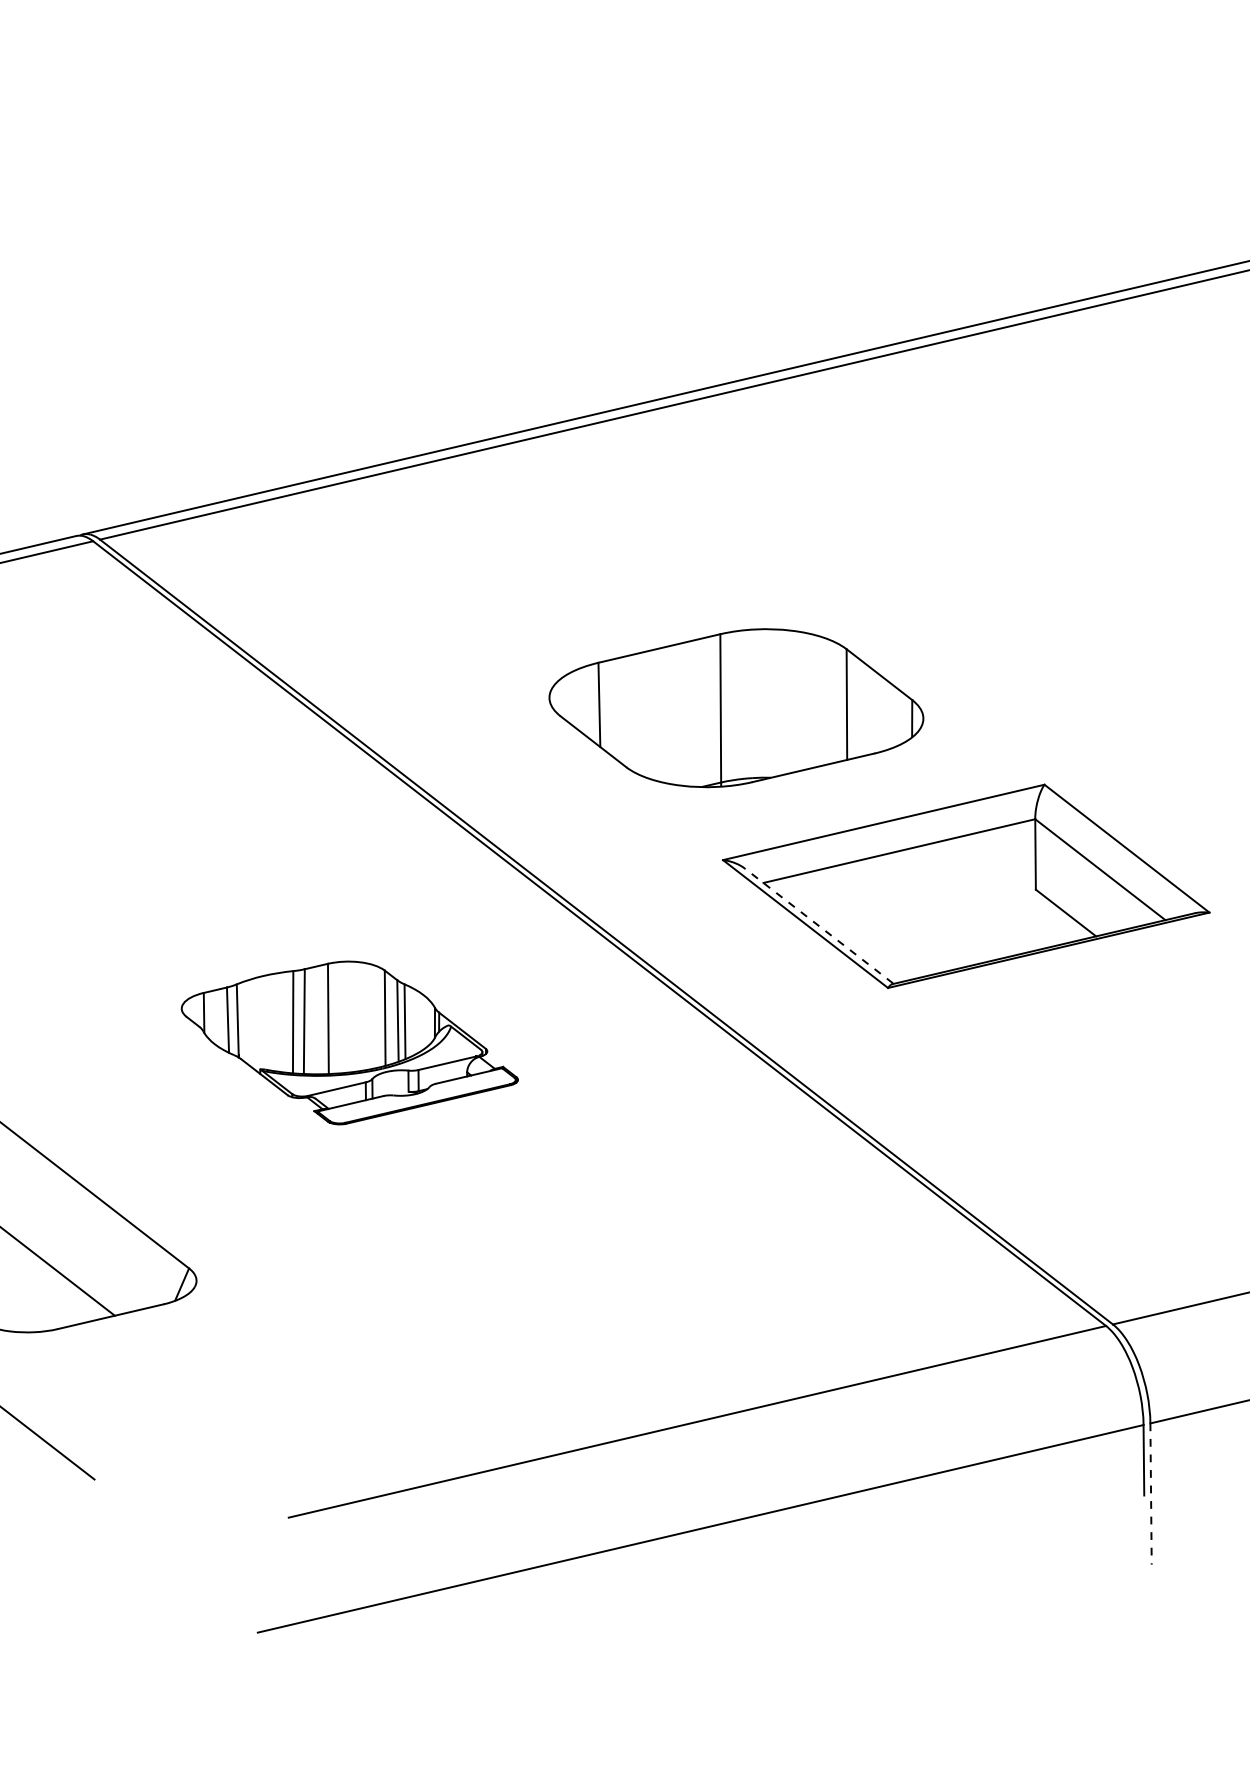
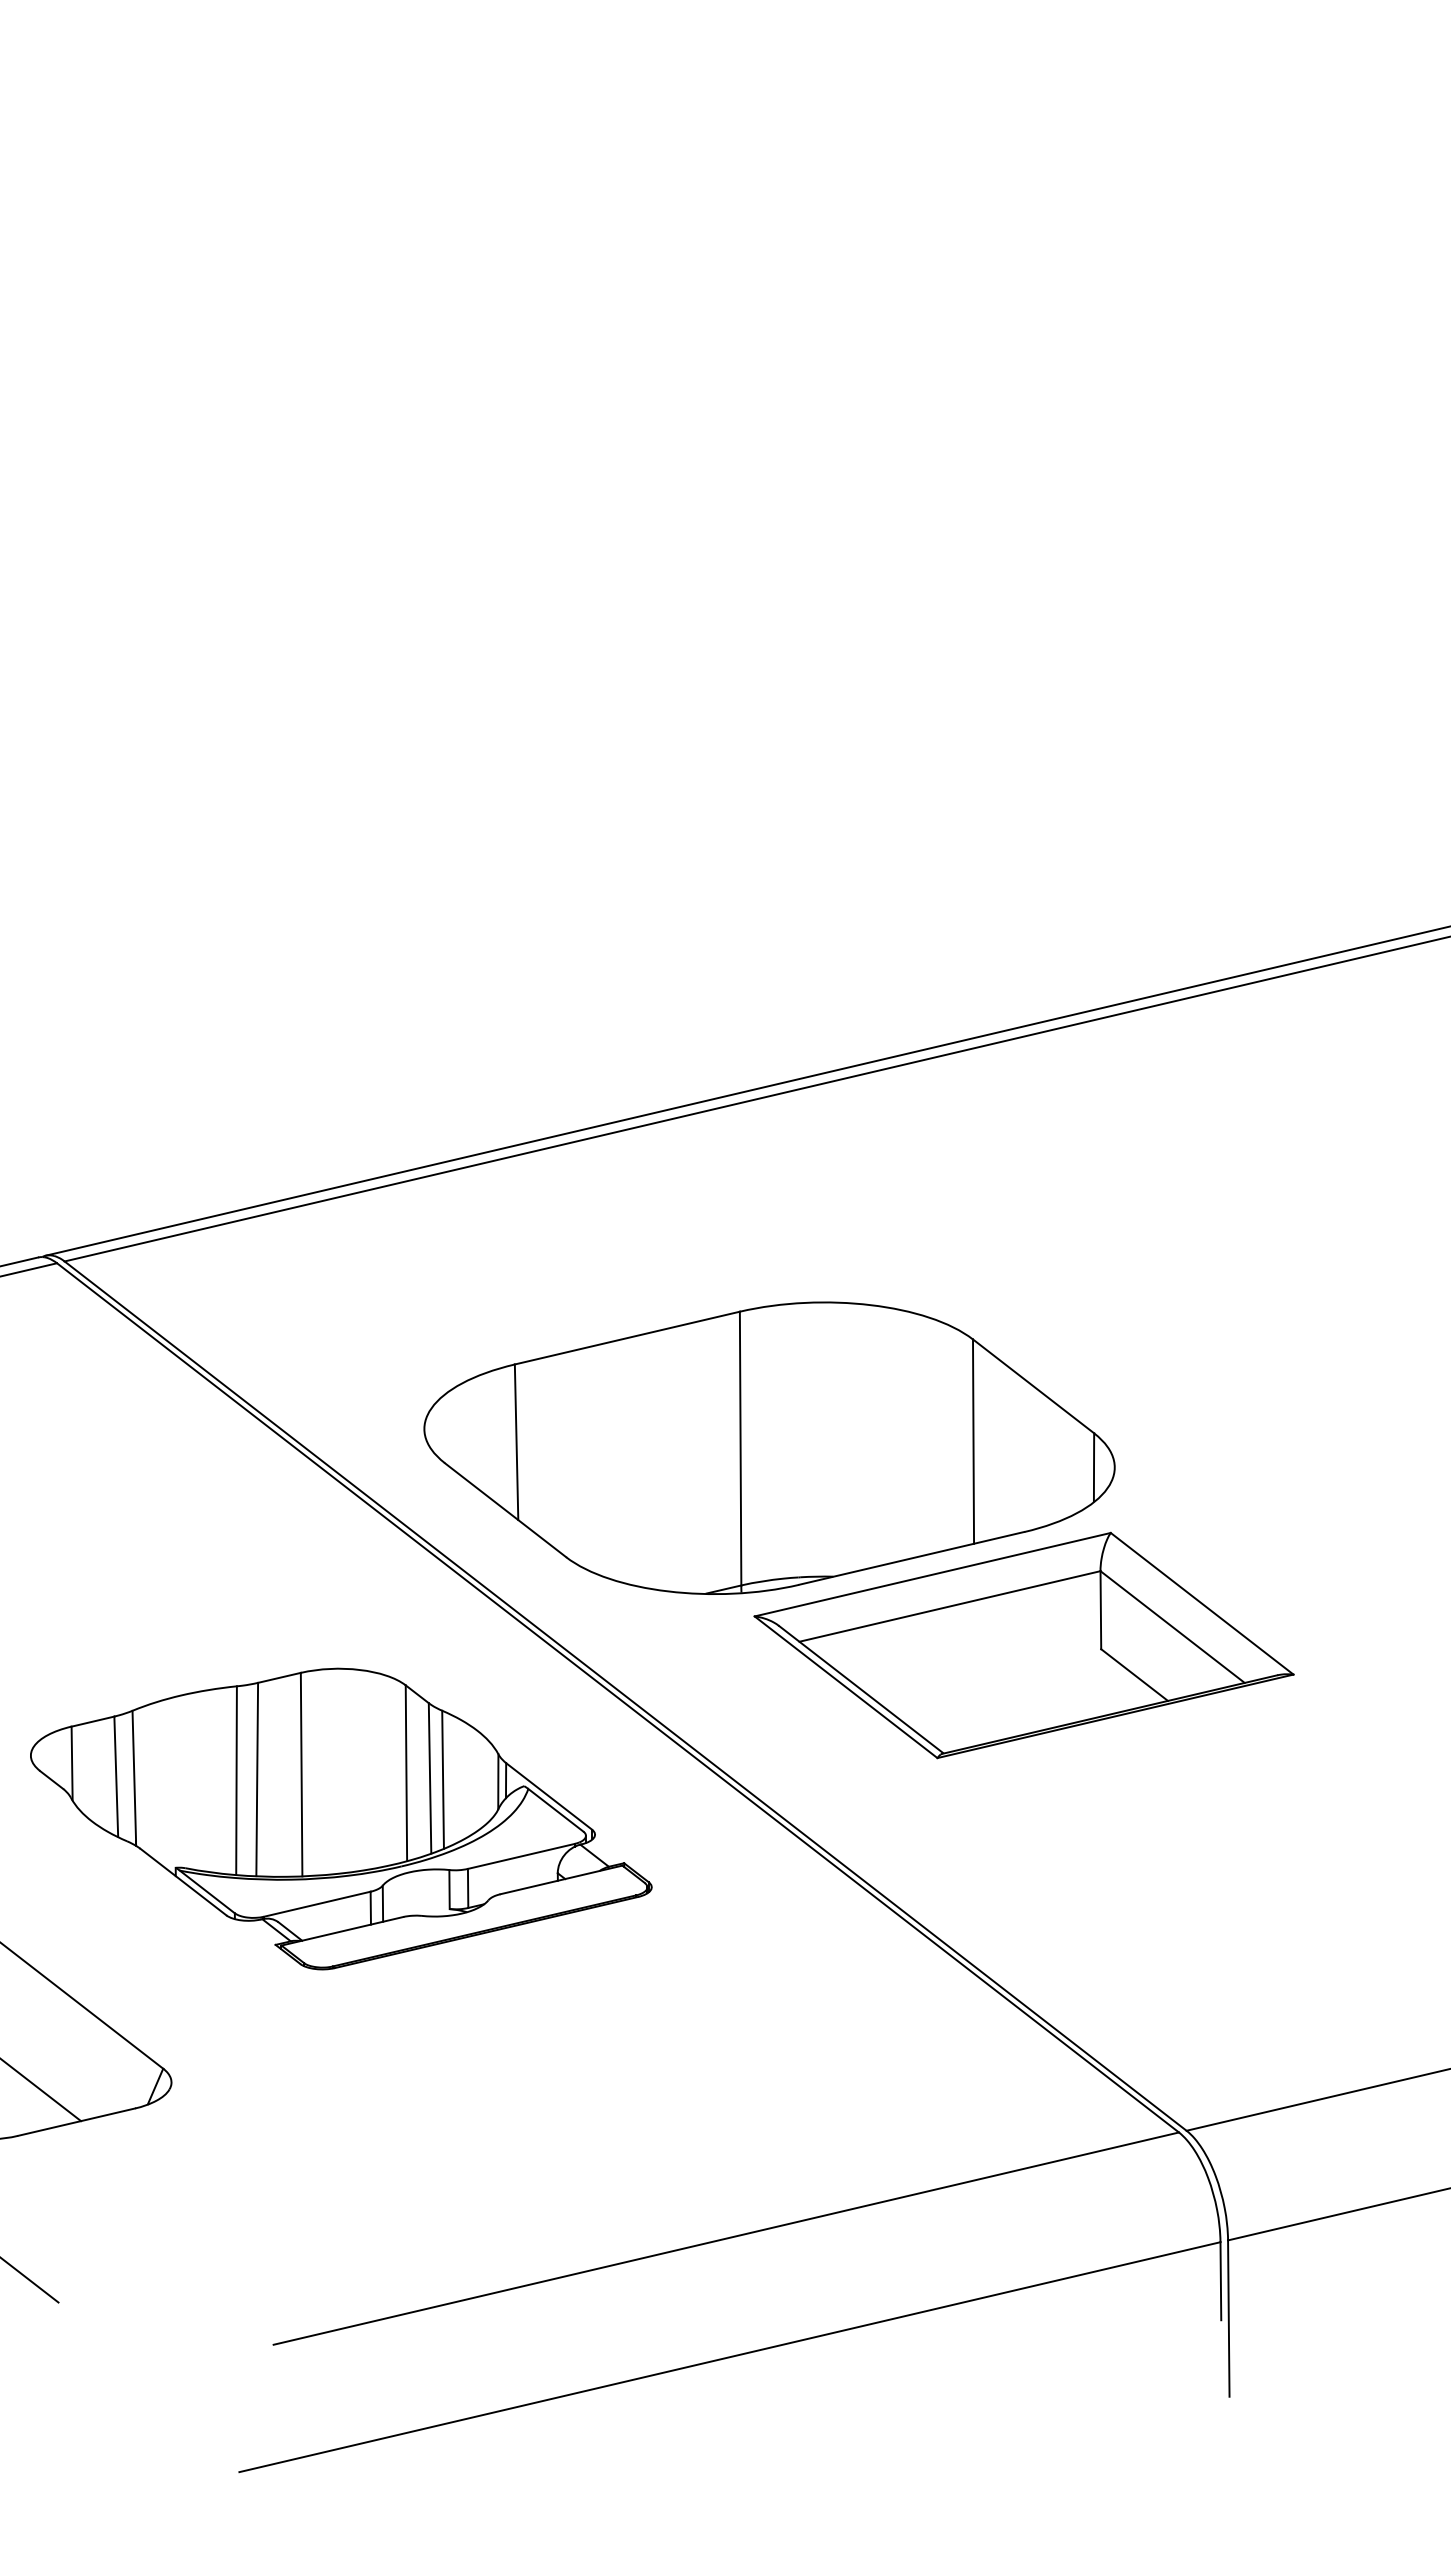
part: (736, 707) -> (769, 1447), size x1.67
line: (819, 926) -> (861, 1689), dashed -> solid
part: (350, 1042) -> (341, 1818), size x1.67
line: (1150, 1494) -> (1228, 2319), dashed -> solid

